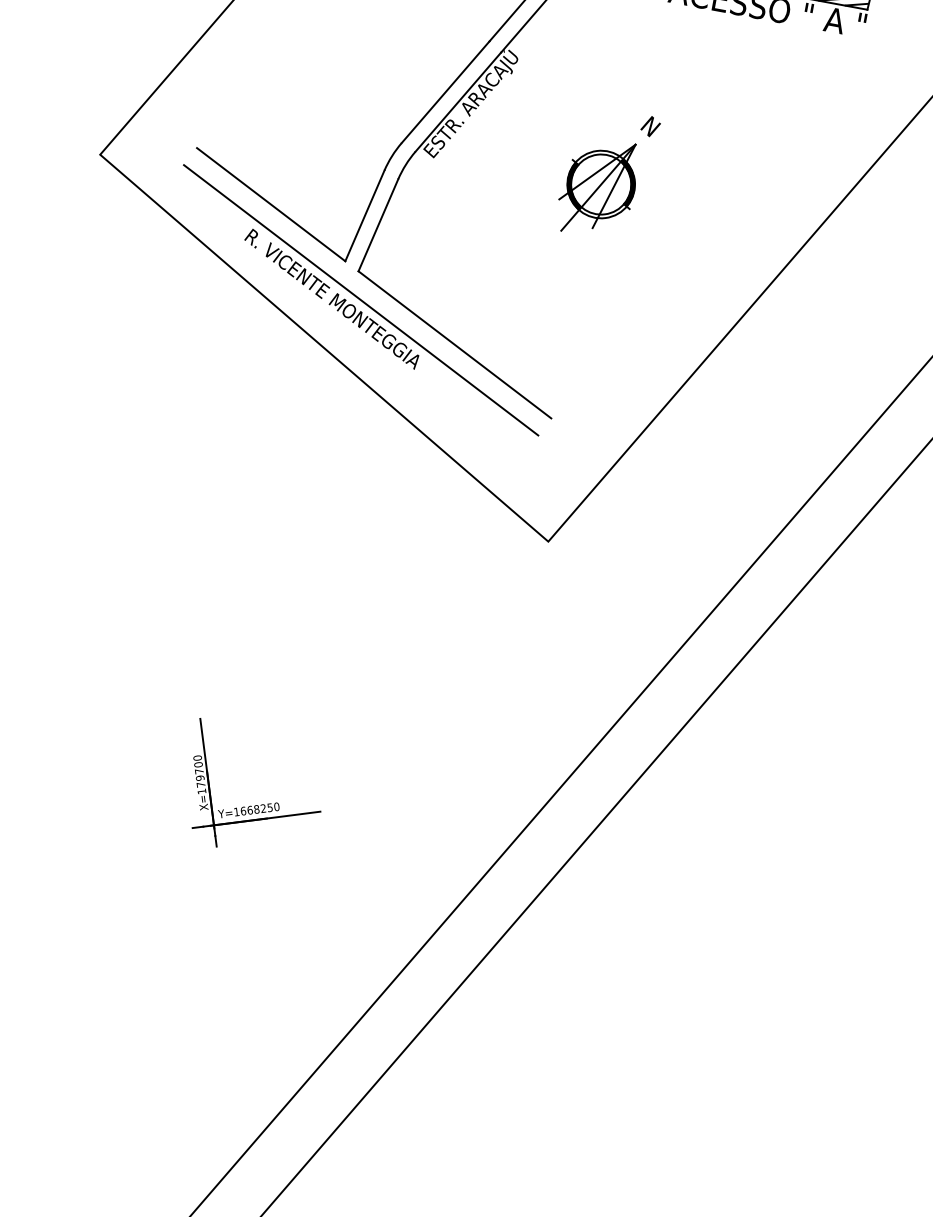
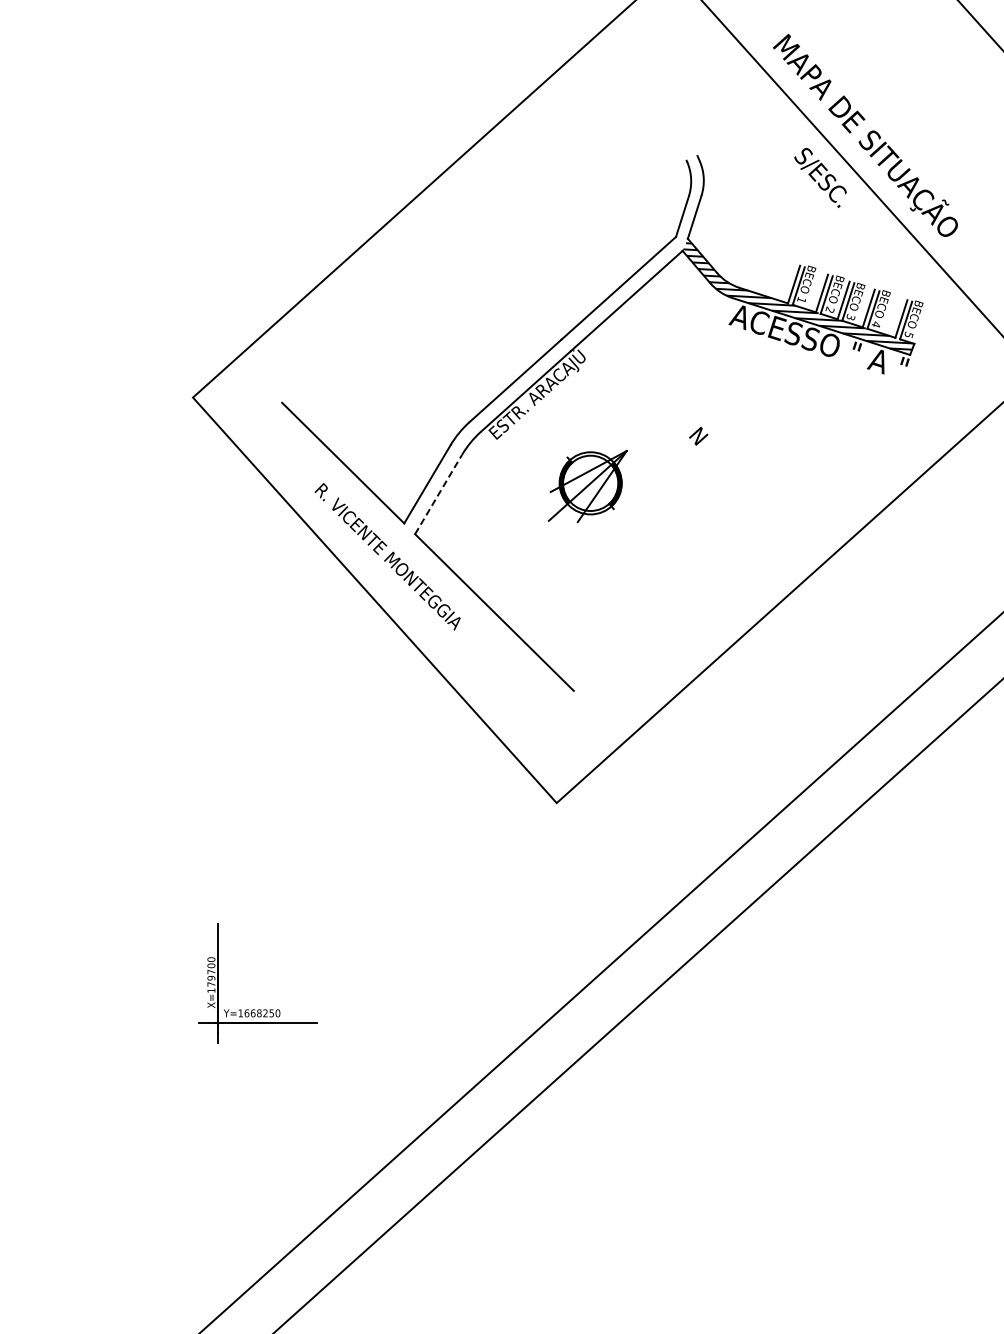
part: (598, 188) -> (587, 486), moved
line: (378, 225) -> (438, 494), solid -> dashed
line: (360, 299) -> (413, 560), removed

